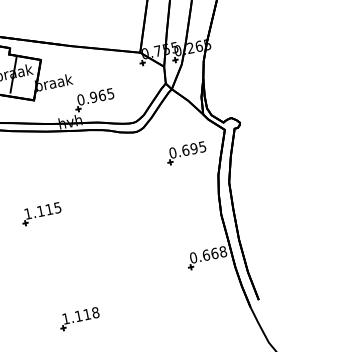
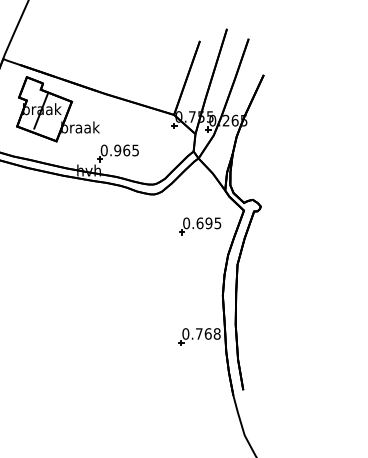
part: (41, 213) -> (40, 257), removed
text: (205, 254) -> (198, 333), 0.668 -> 0.768
part: (79, 319) -> (57, 372), removed

